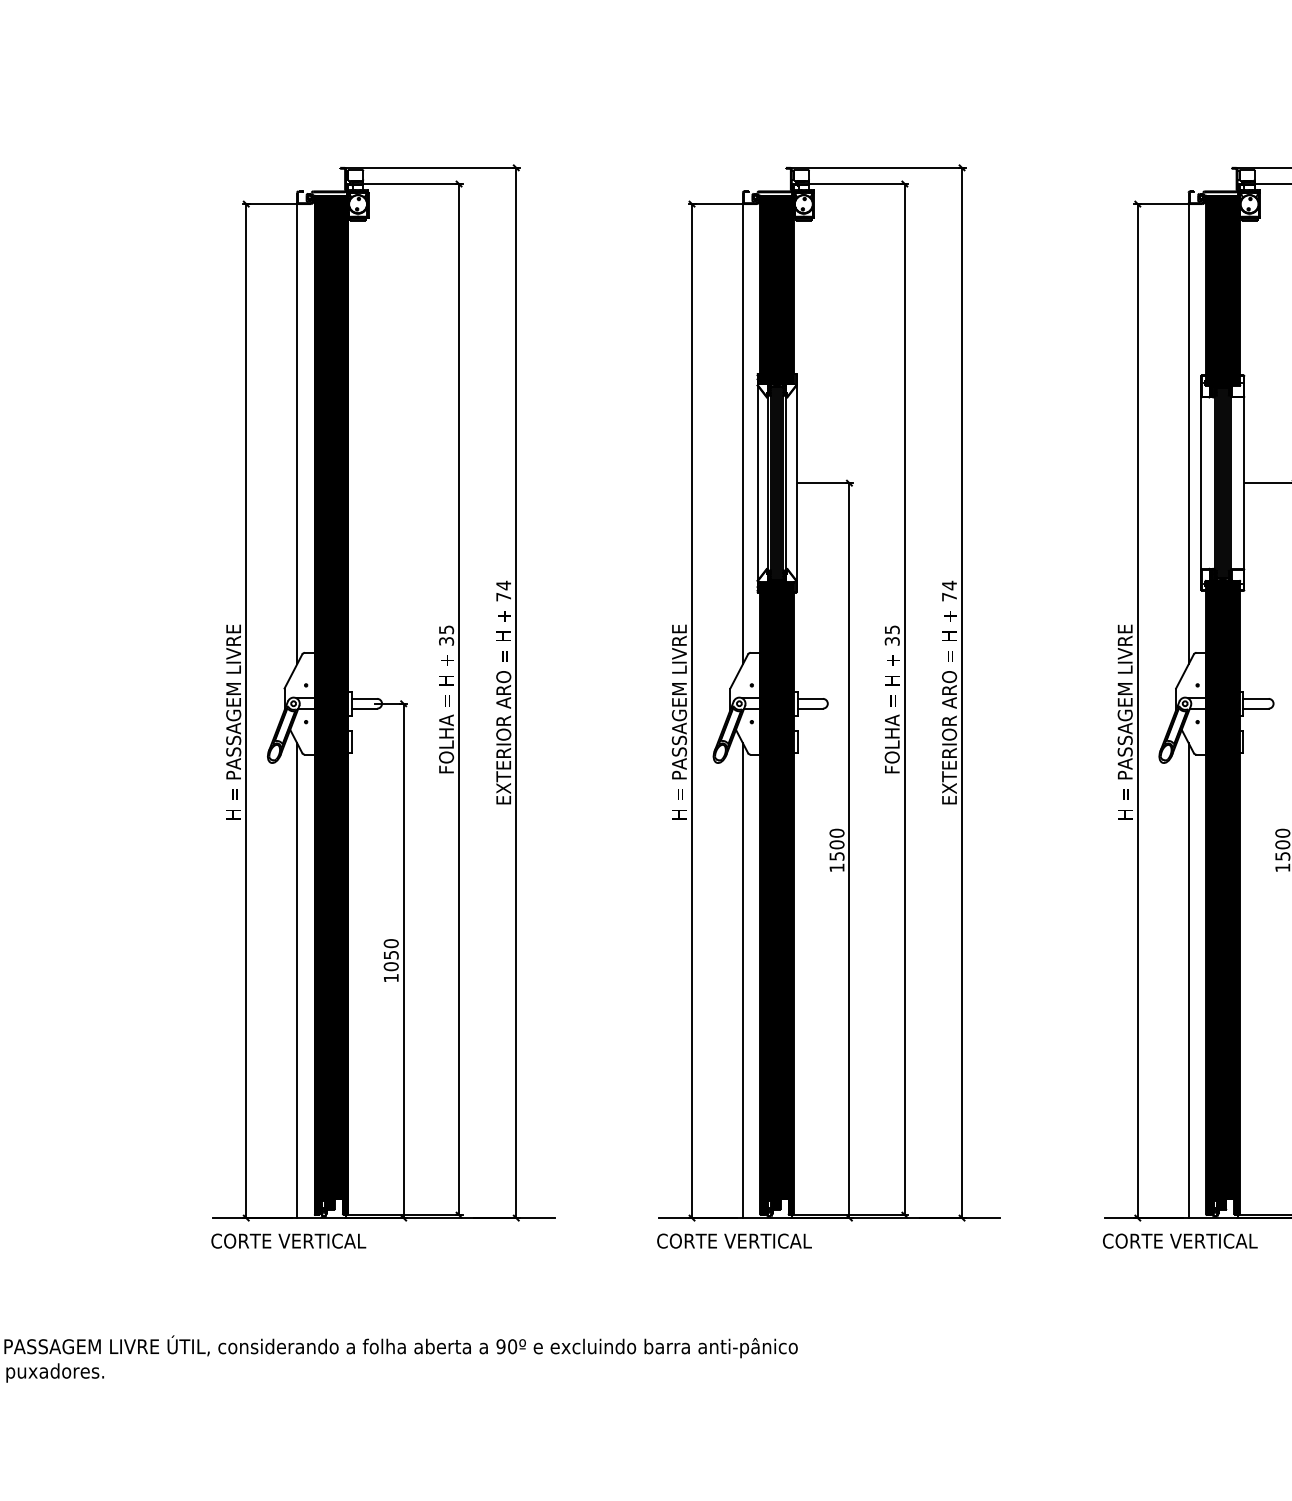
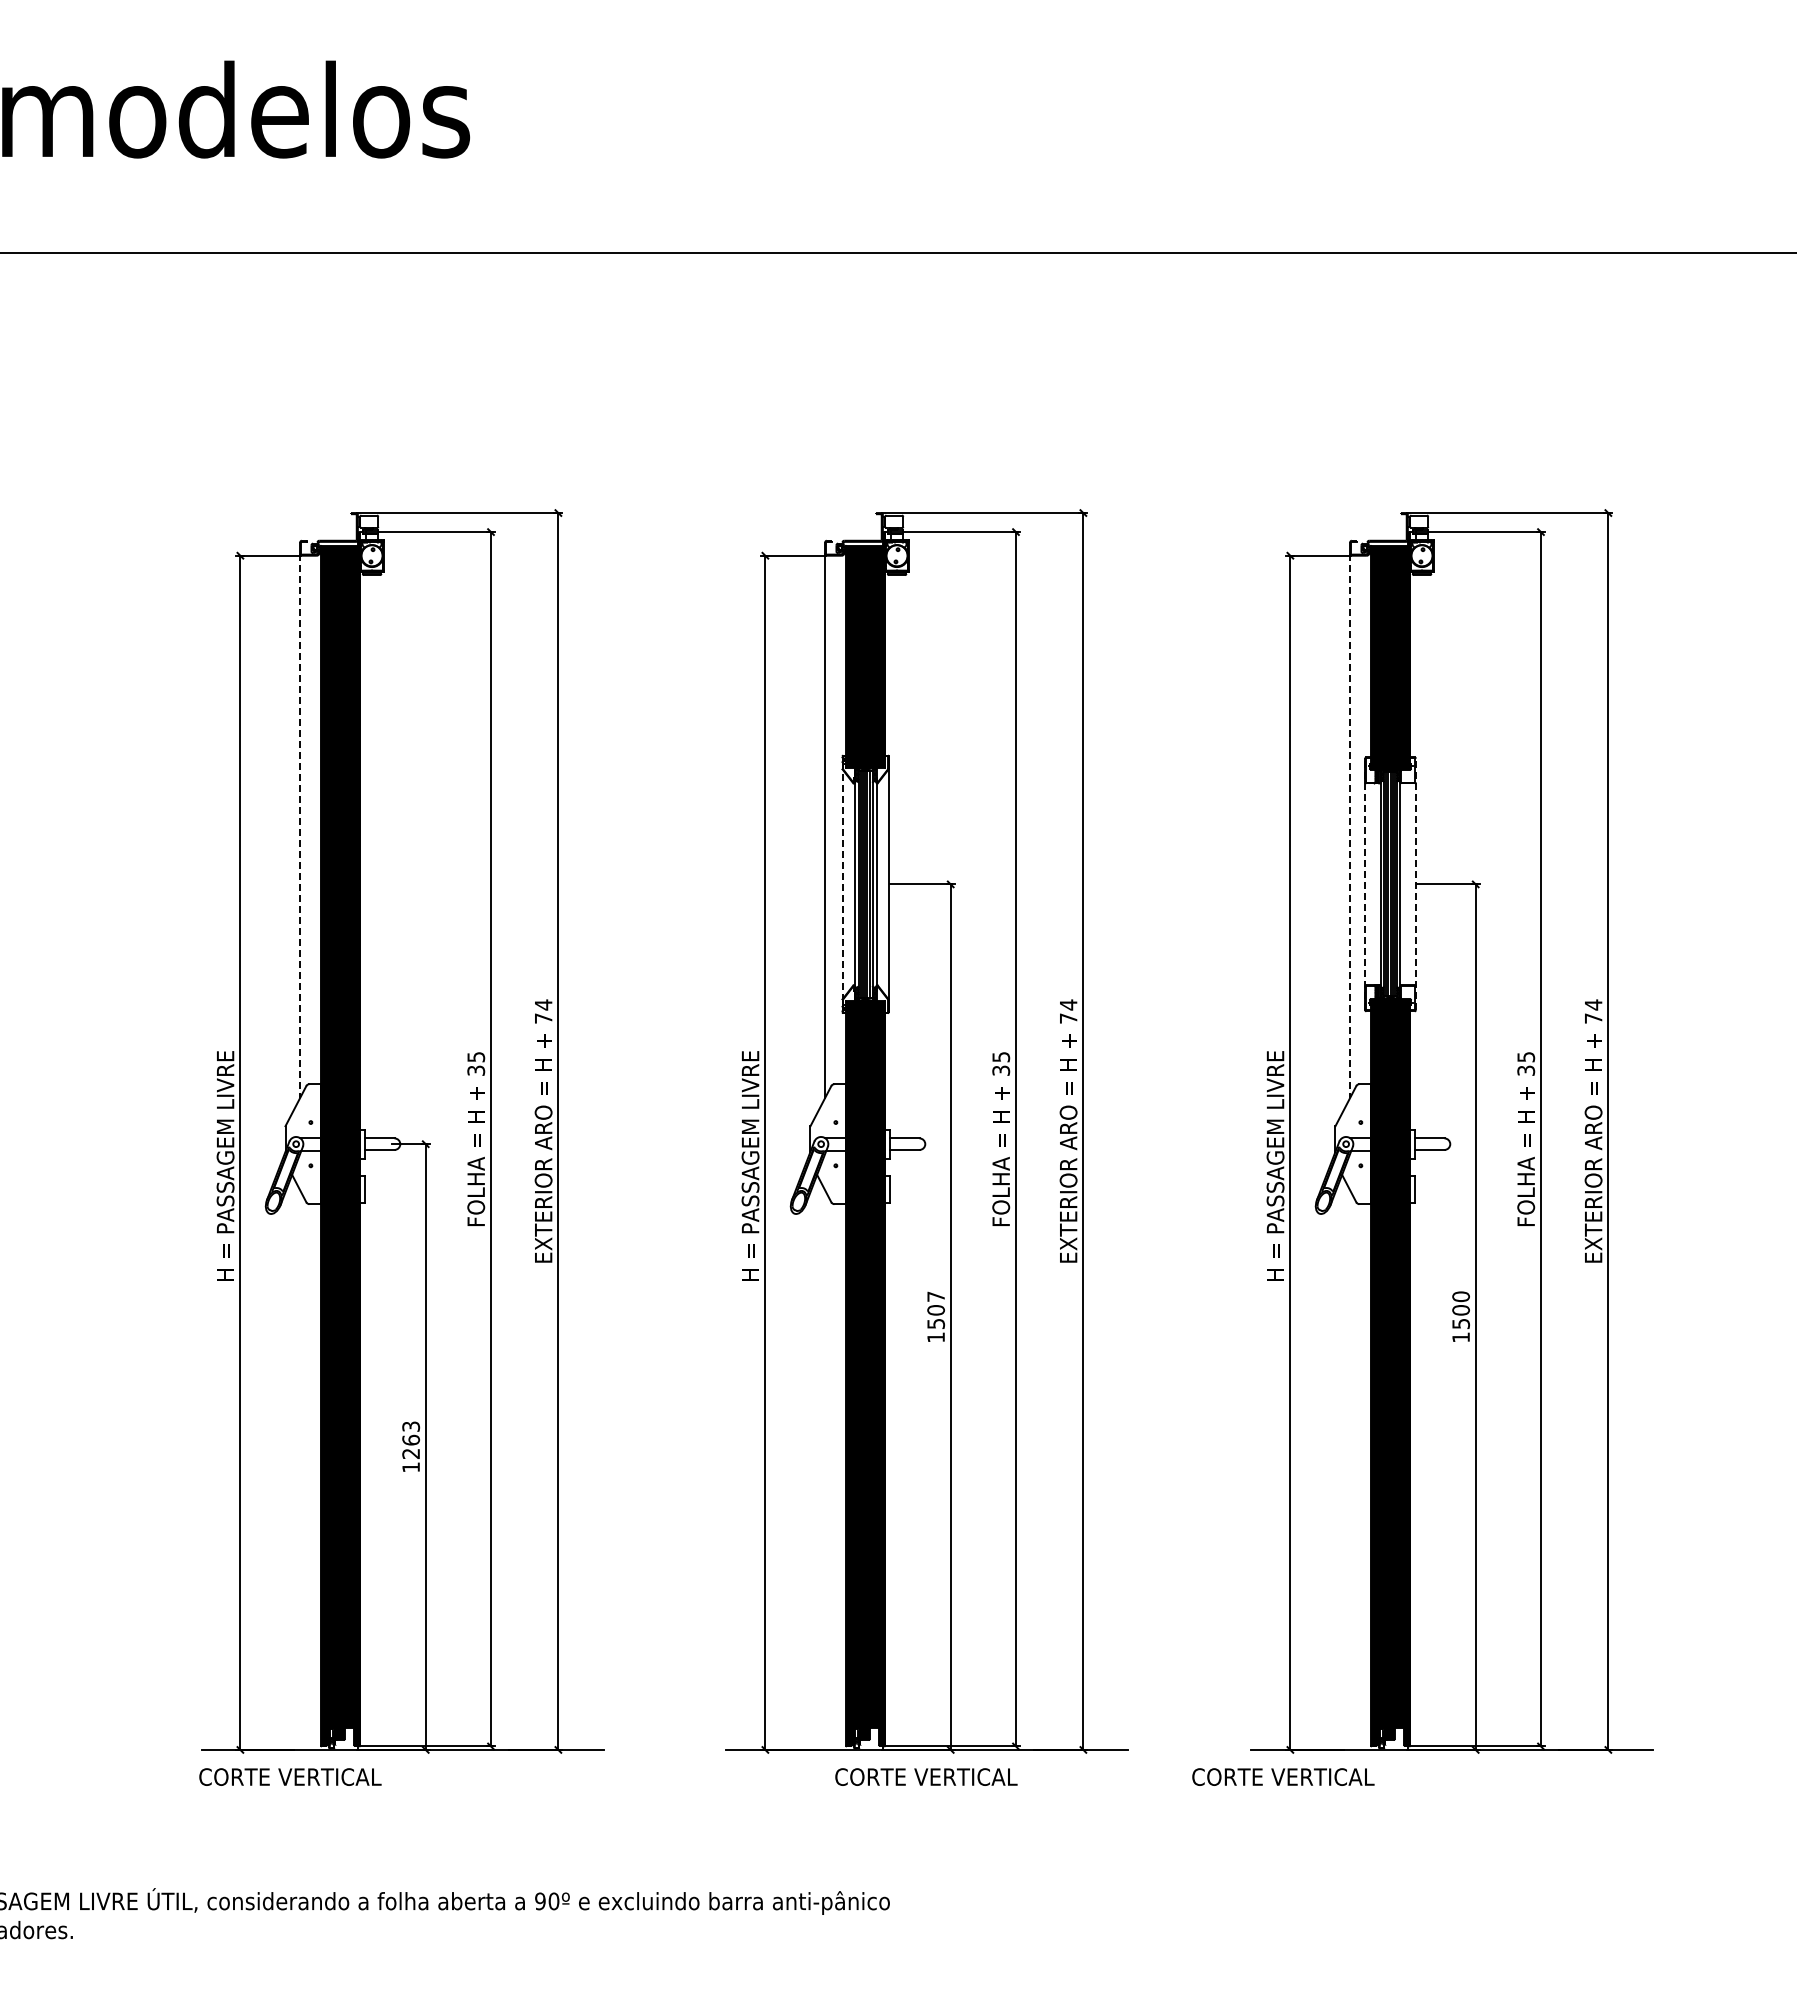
line: (297, 433) -> (300, 825), solid -> dashed
line: (1188, 433) -> (1350, 825), solid -> dashed
line: (757, 482) -> (842, 883), solid -> dashed
line: (1201, 483) -> (1365, 884), solid -> dashed
line: (1244, 483) -> (1415, 884), solid -> dashed
text: (837, 833) -> (936, 1296), 1500 -> 1507
text: (391, 955) -> (411, 1440), 1050 -> 1263
line: (297, 979) -> (300, 1469), removed
line: (743, 979) -> (825, 1469), removed
line: (1188, 979) -> (1350, 1469), removed
text: (734, 1240) -> (926, 1776), moved
text: (1180, 1240) -> (1283, 1776), moved

